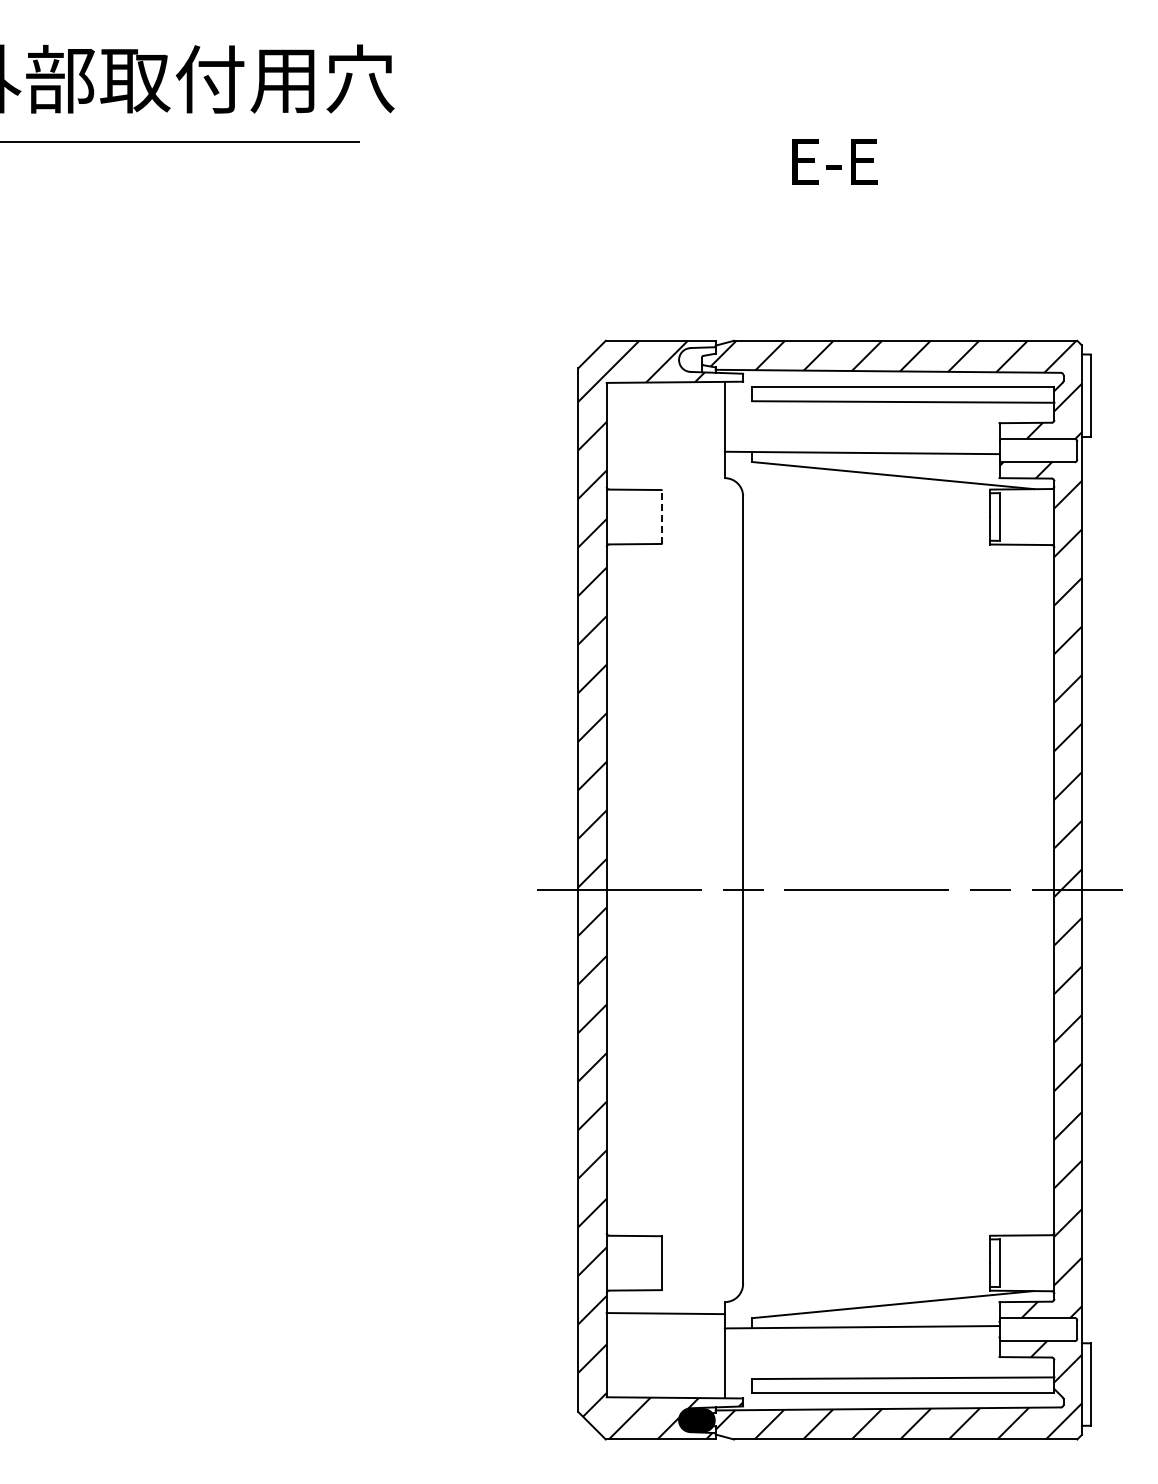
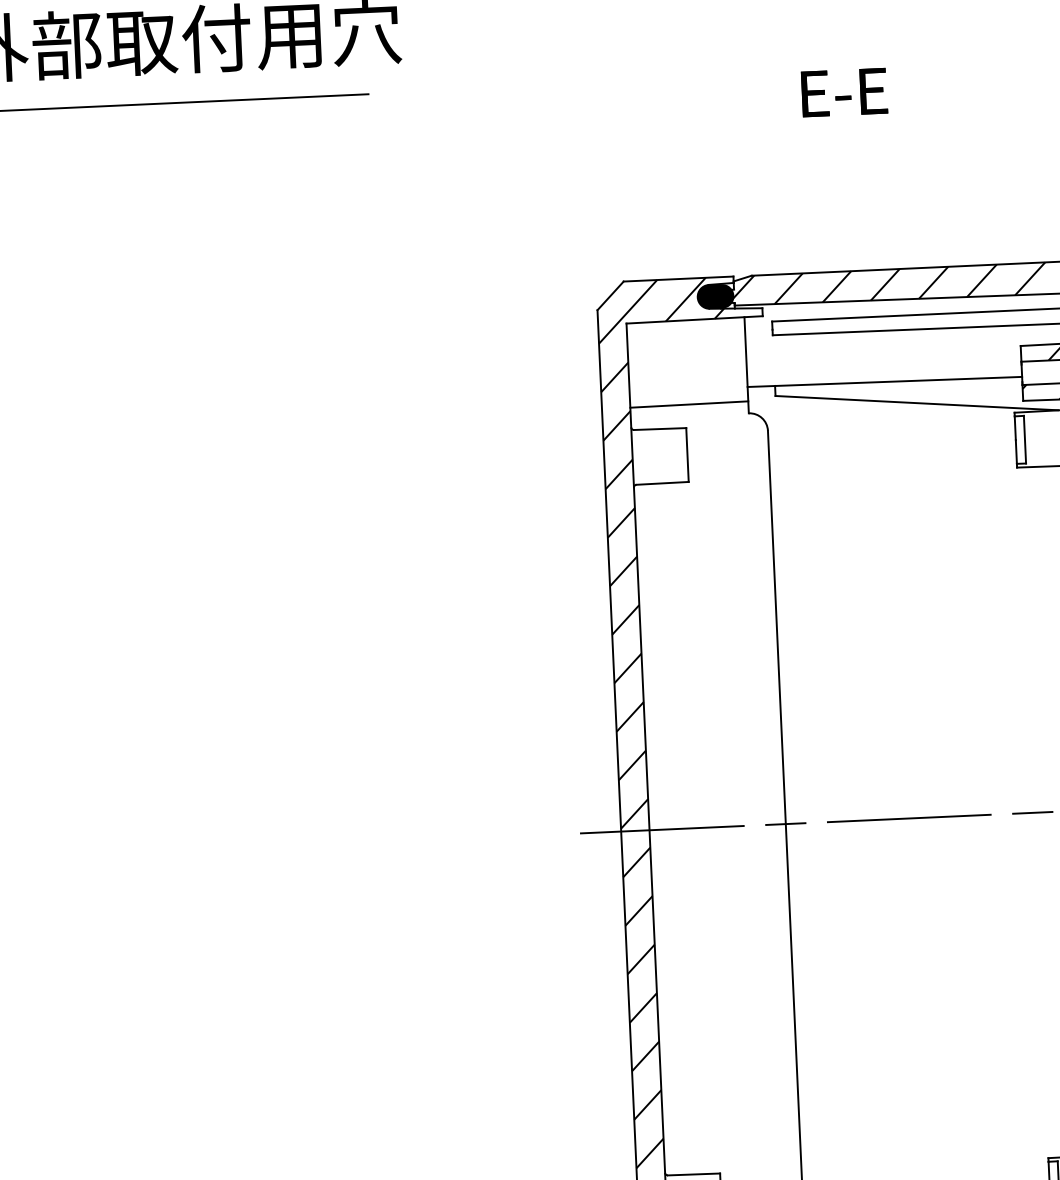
fill: (697, 359) -> (716, 296), added
line: (665, 466) -> (689, 404), added
line: (661, 517) -> (687, 455), dashed -> solid

